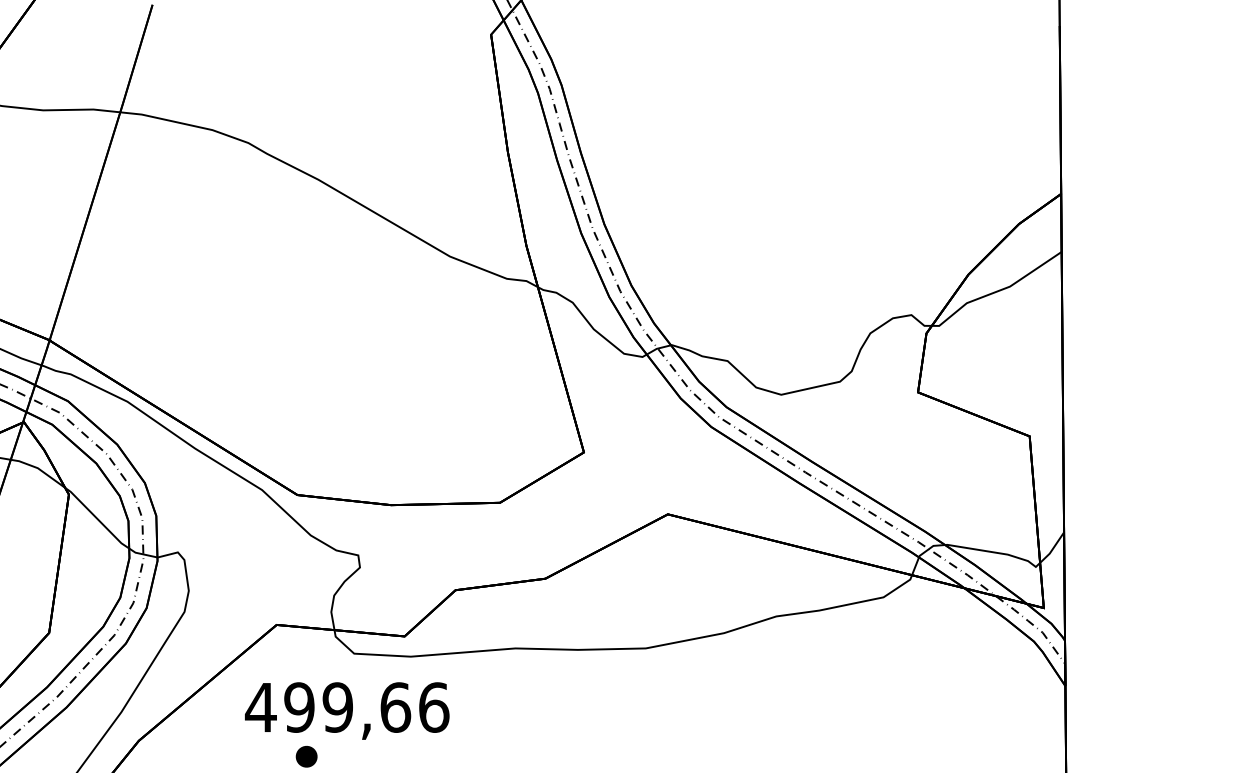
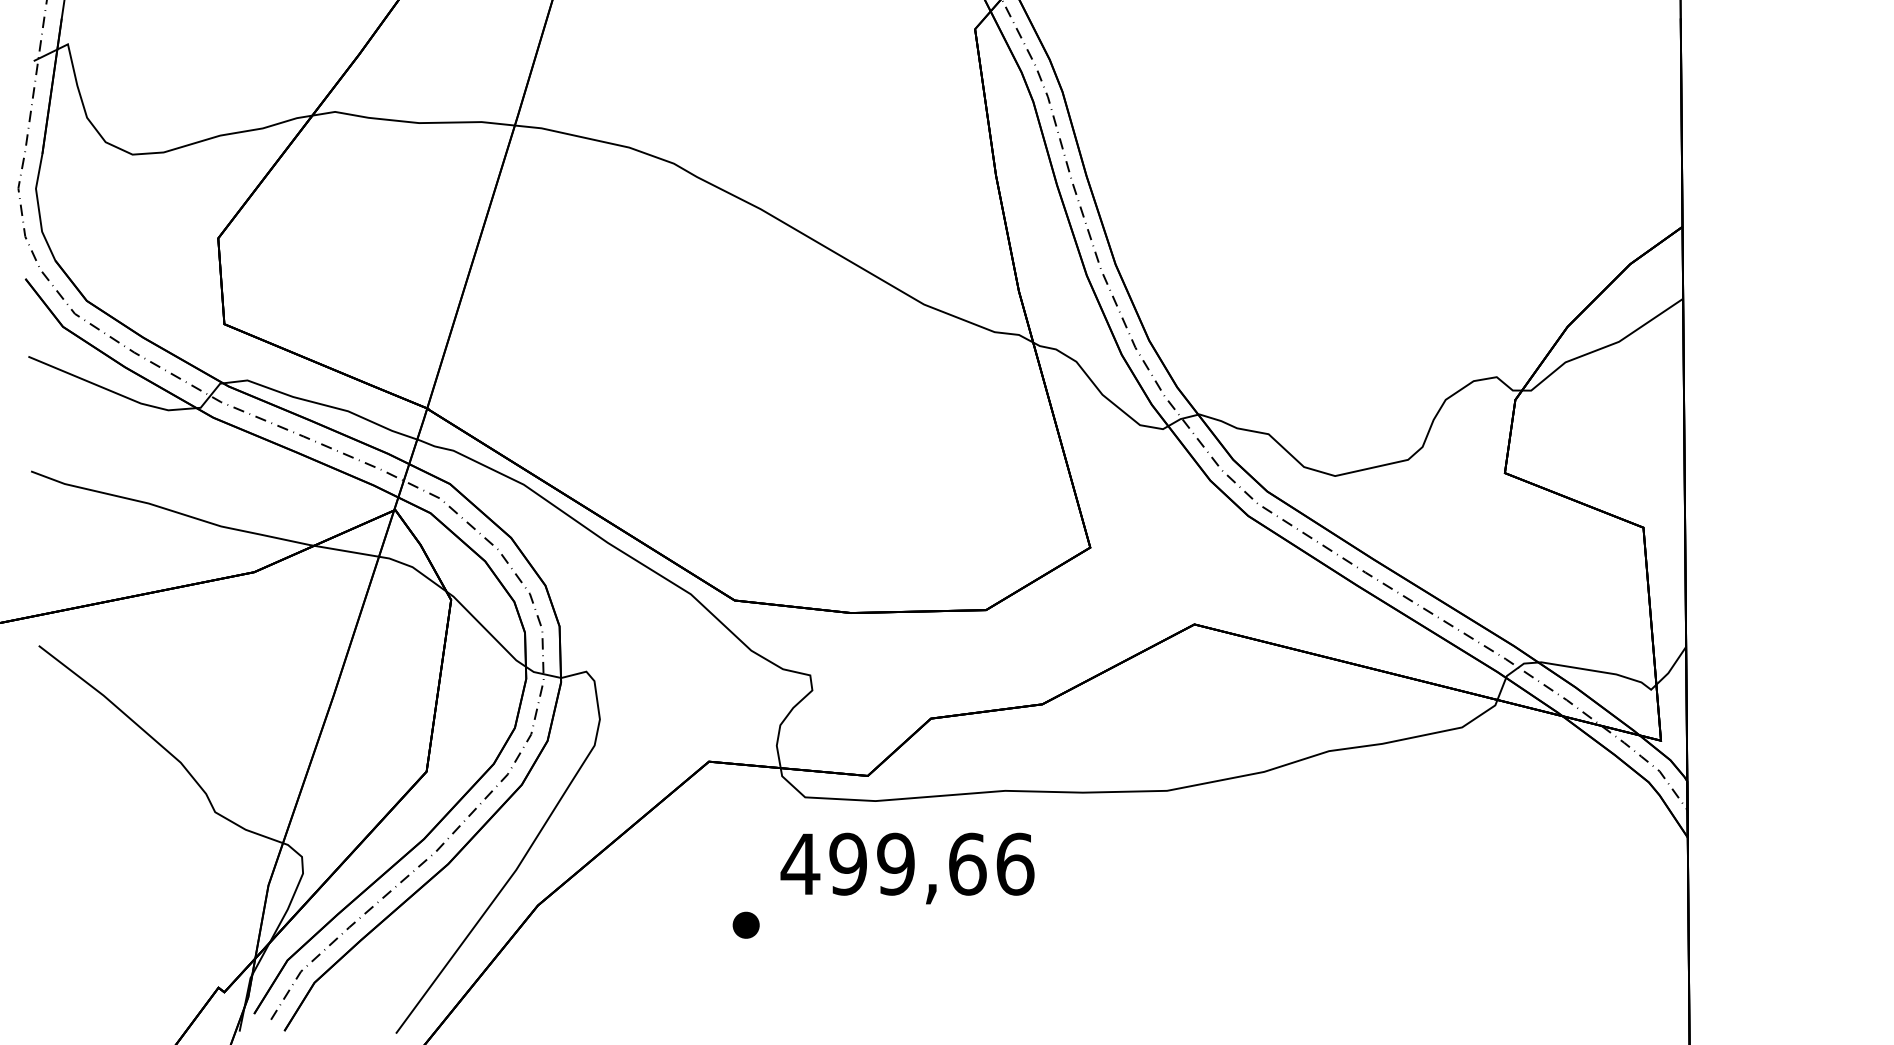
text: (347, 711) -> (907, 868), moved

